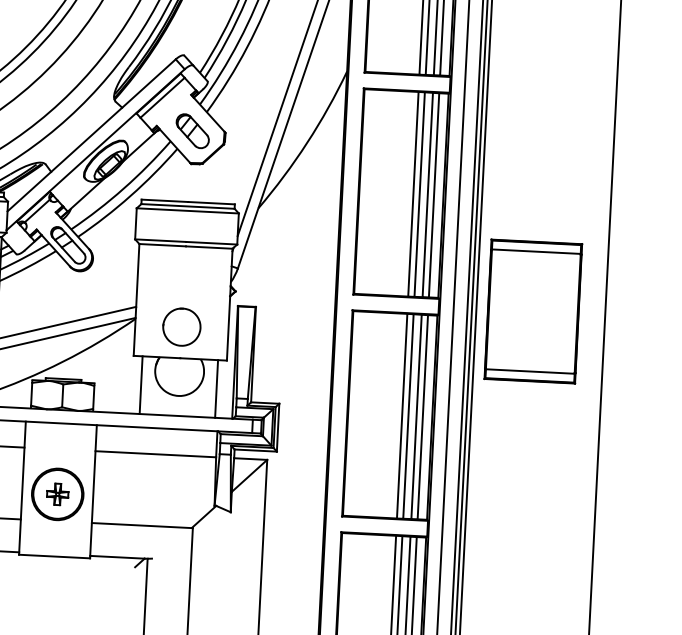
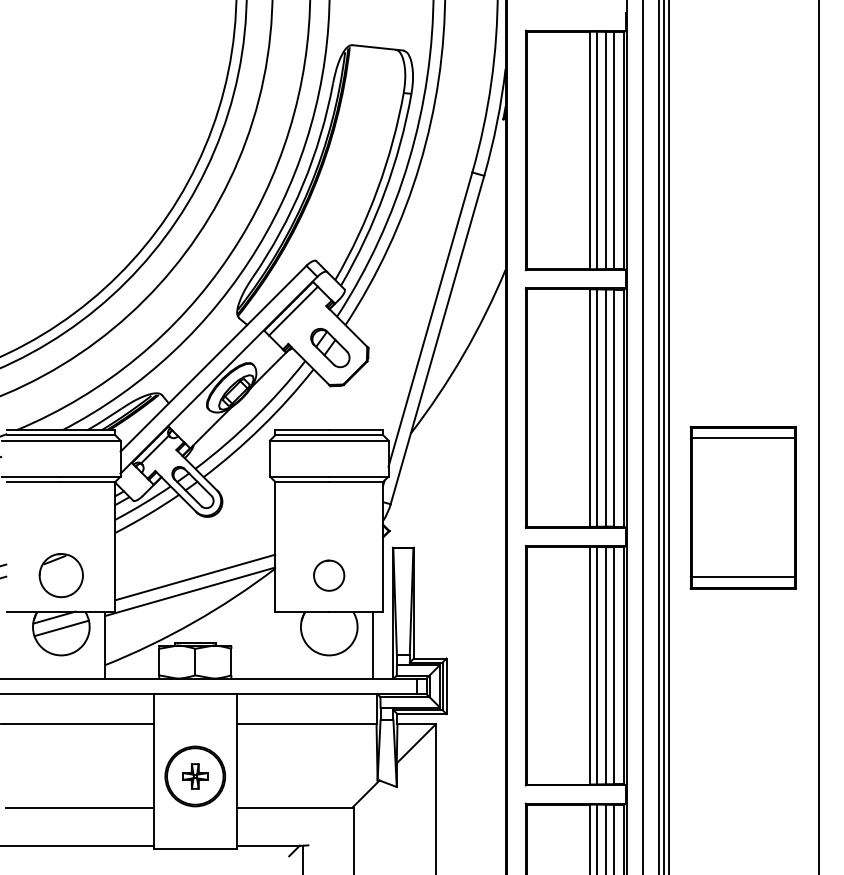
part: (532, 311) -> (742, 507), moved
part: (181, 327) -> (328, 575), size x0.7
line: (141, 384) -> (285, 644), removed

